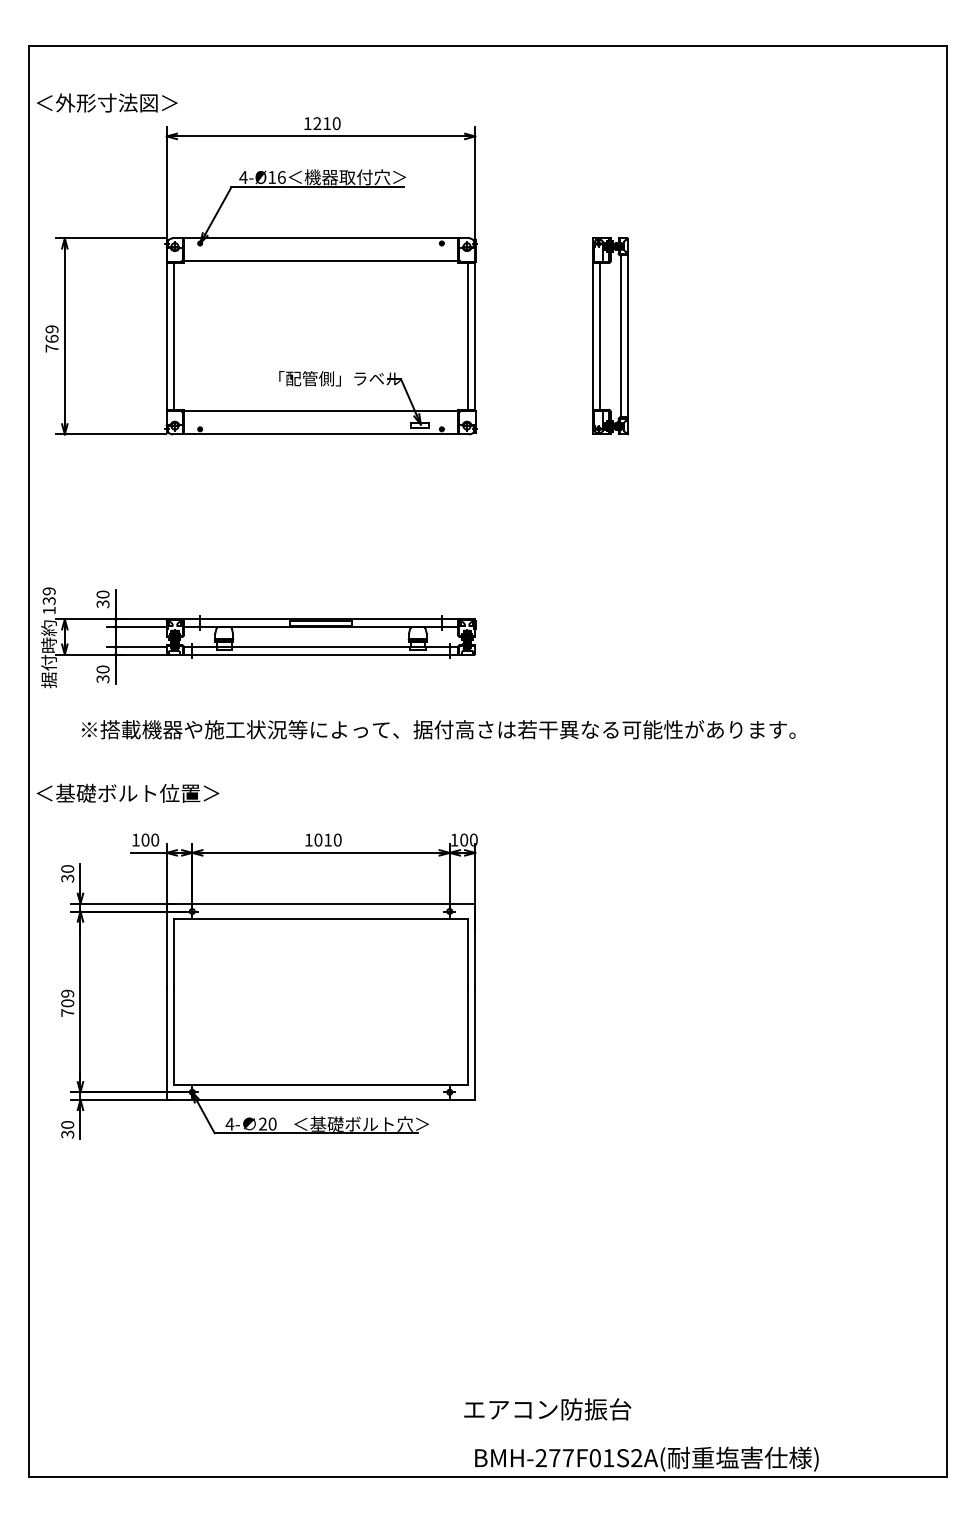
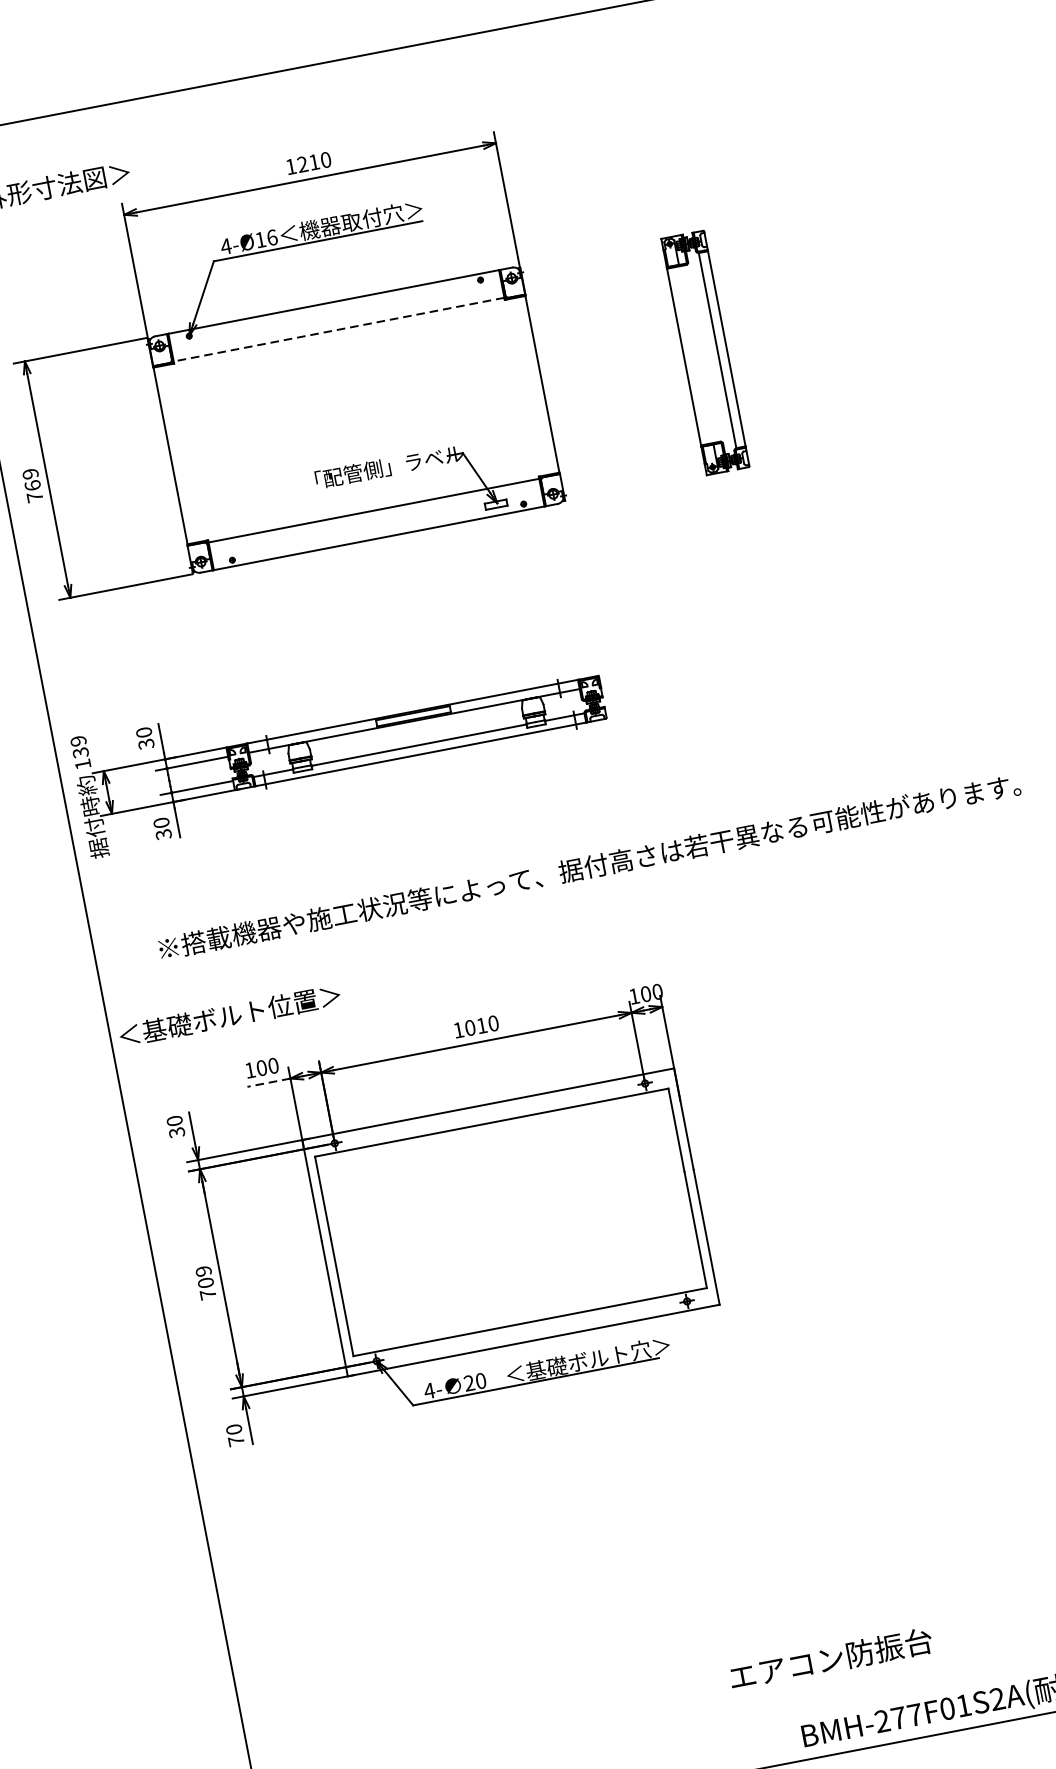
line: (320, 261) -> (338, 329), solid -> dashed
line: (174, 336) -> (179, 454), removed
line: (467, 336) -> (533, 386), removed
line: (600, 336) -> (693, 355), removed
part: (258, 637) -> (341, 748), moved
line: (148, 852) -> (268, 1082), solid -> dashed
text: (67, 1134) -> (236, 1441), 30 -> 70
text: (547, 1409) -> (830, 1659), moved

